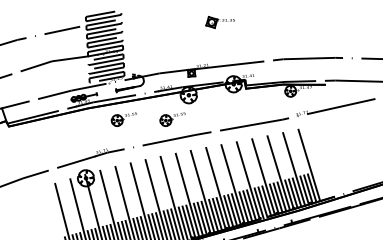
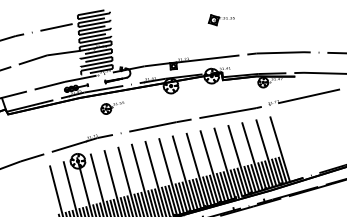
part: (219, 22) -> (220, 20), moved
part: (172, 118) -> (156, 107), removed

